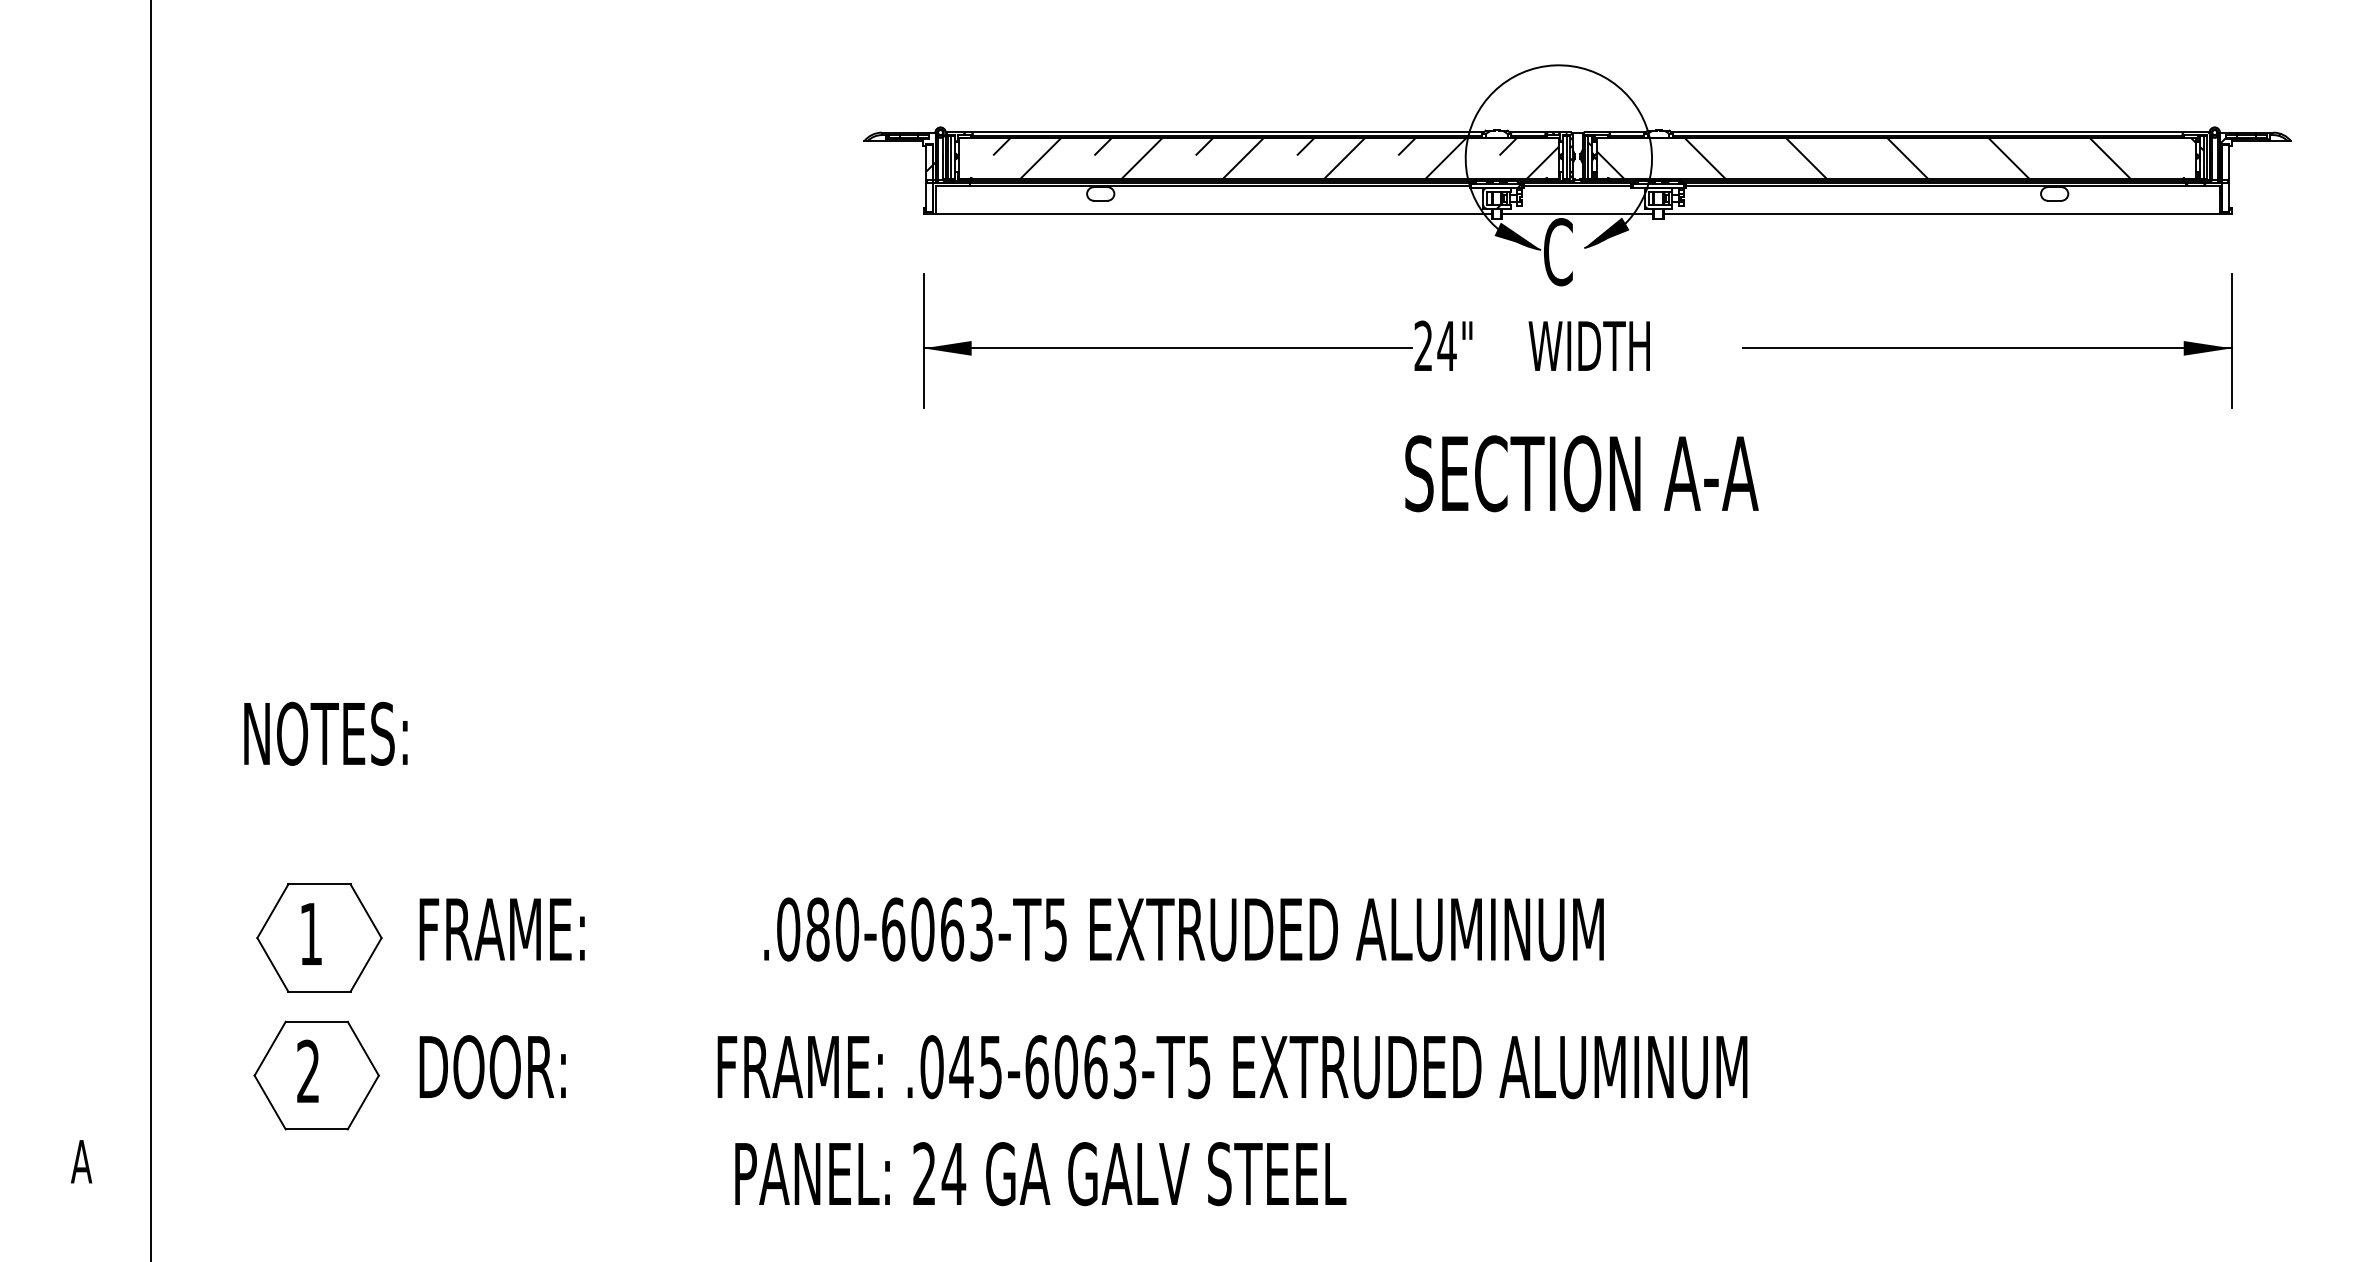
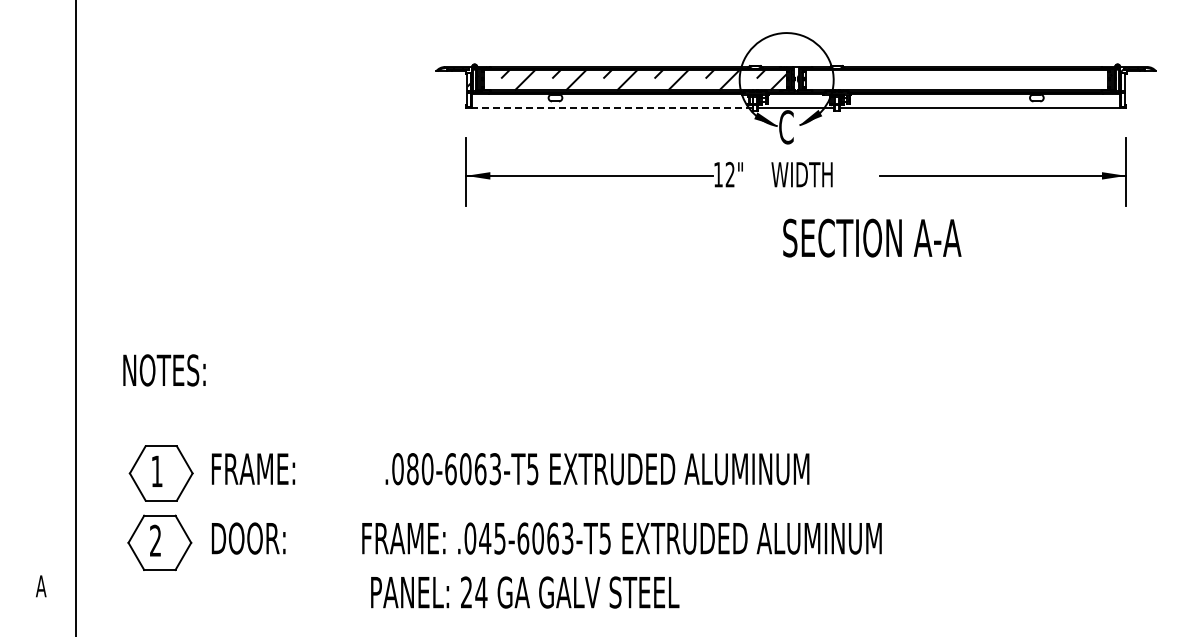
hatch: (1895, 157) -> (956, 79), removed
line: (1211, 214) -> (611, 108), solid -> dashed
text: (1435, 345) -> (724, 174), 24" -> 12"
text: (1582, 472) -> (872, 237), moved

